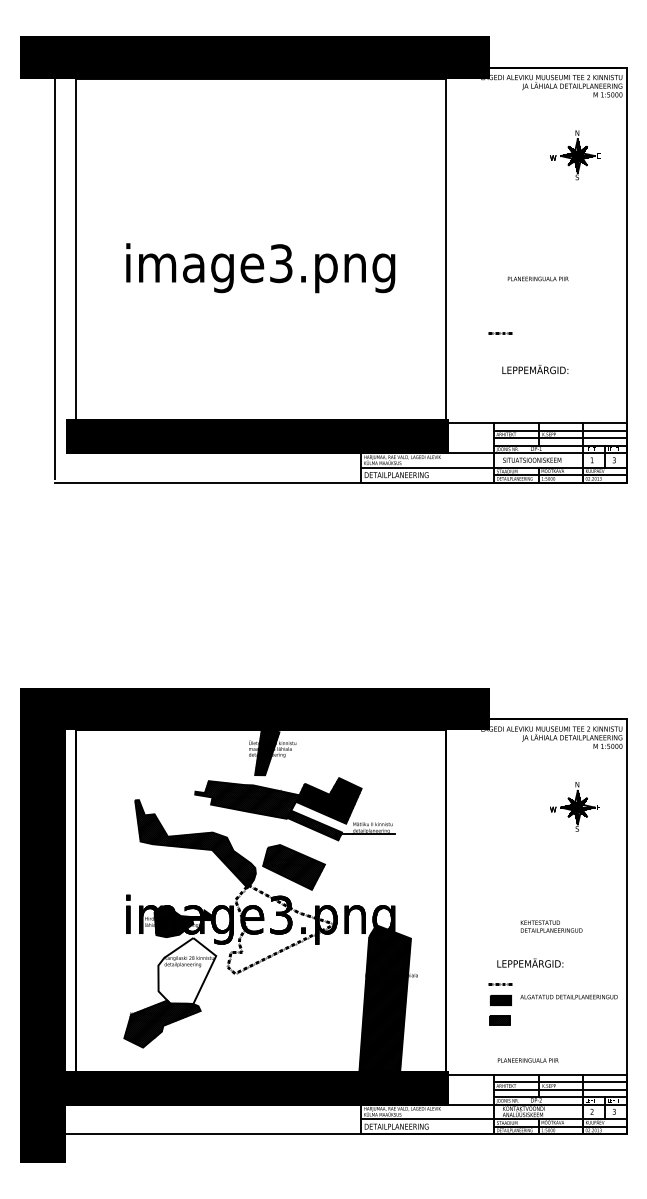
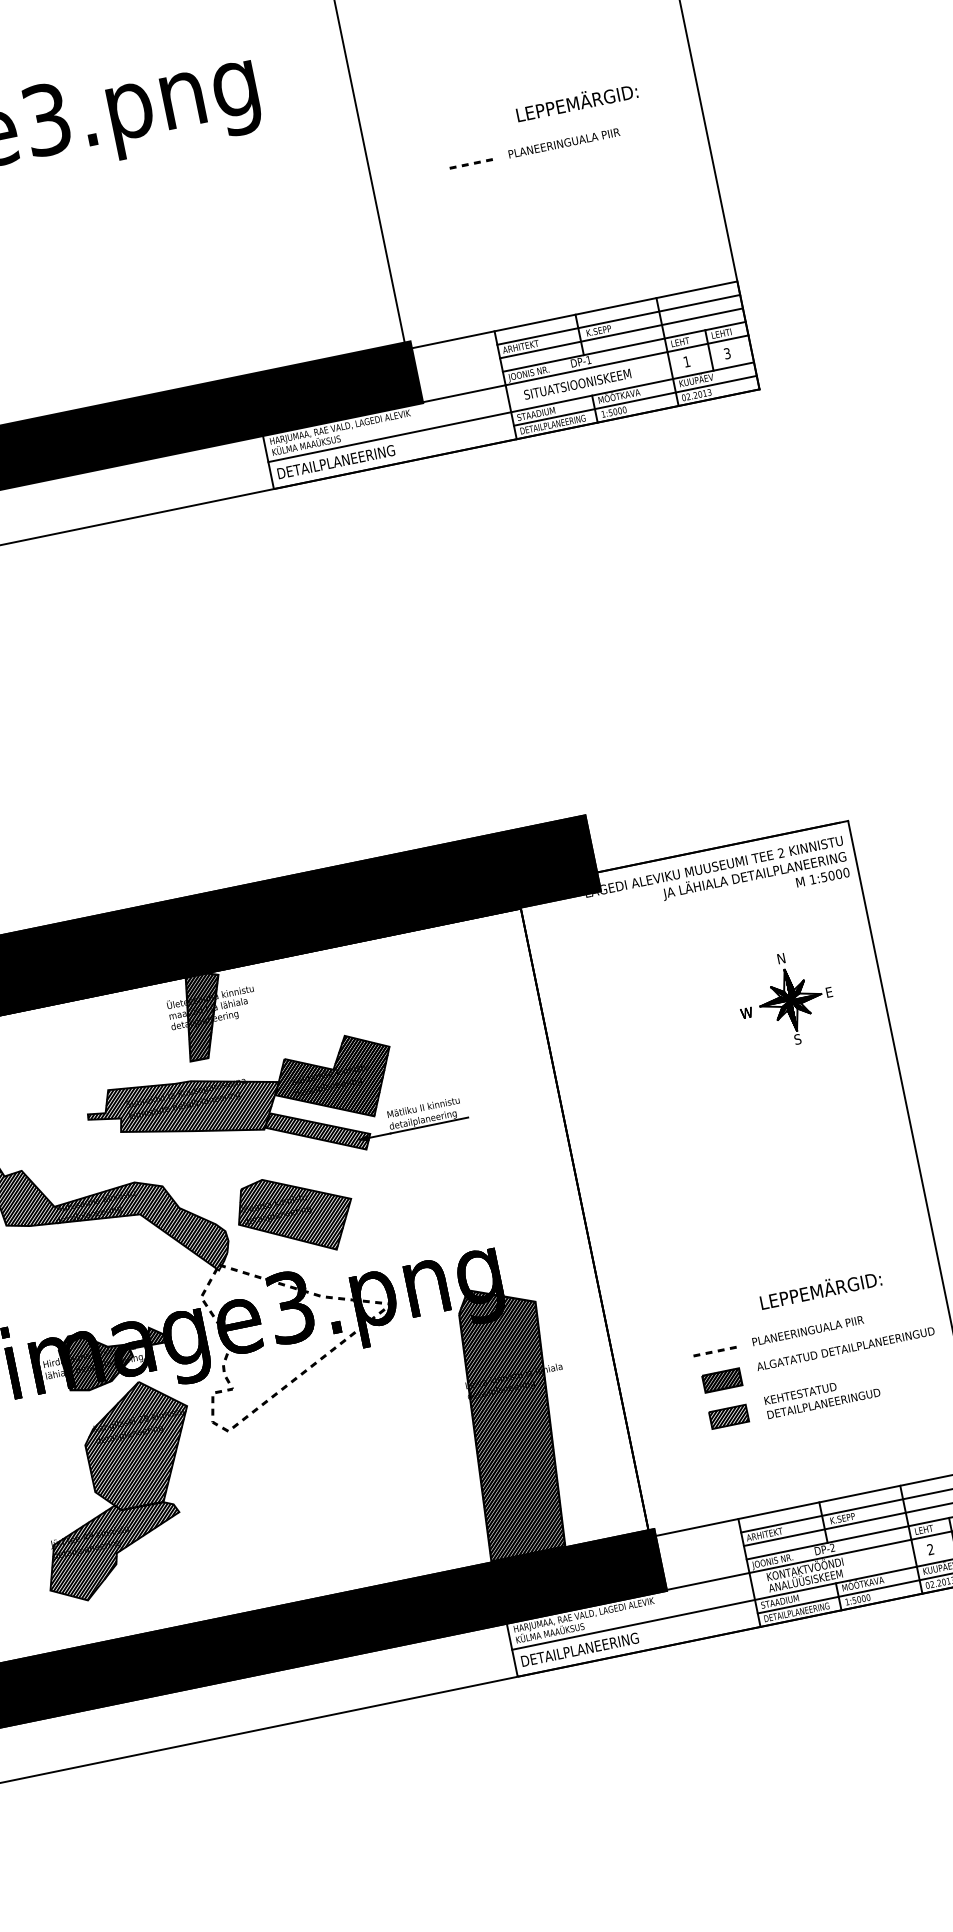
text: (537, 278) -> (562, 142), moved
text: (535, 369) -> (577, 101), moved
text: (551, 926) -> (822, 1396), moved
text: (530, 962) -> (820, 1288), moved
hatch: (186, 970) -> (138, 1443), added
text: (527, 1060) -> (806, 1331), moved

